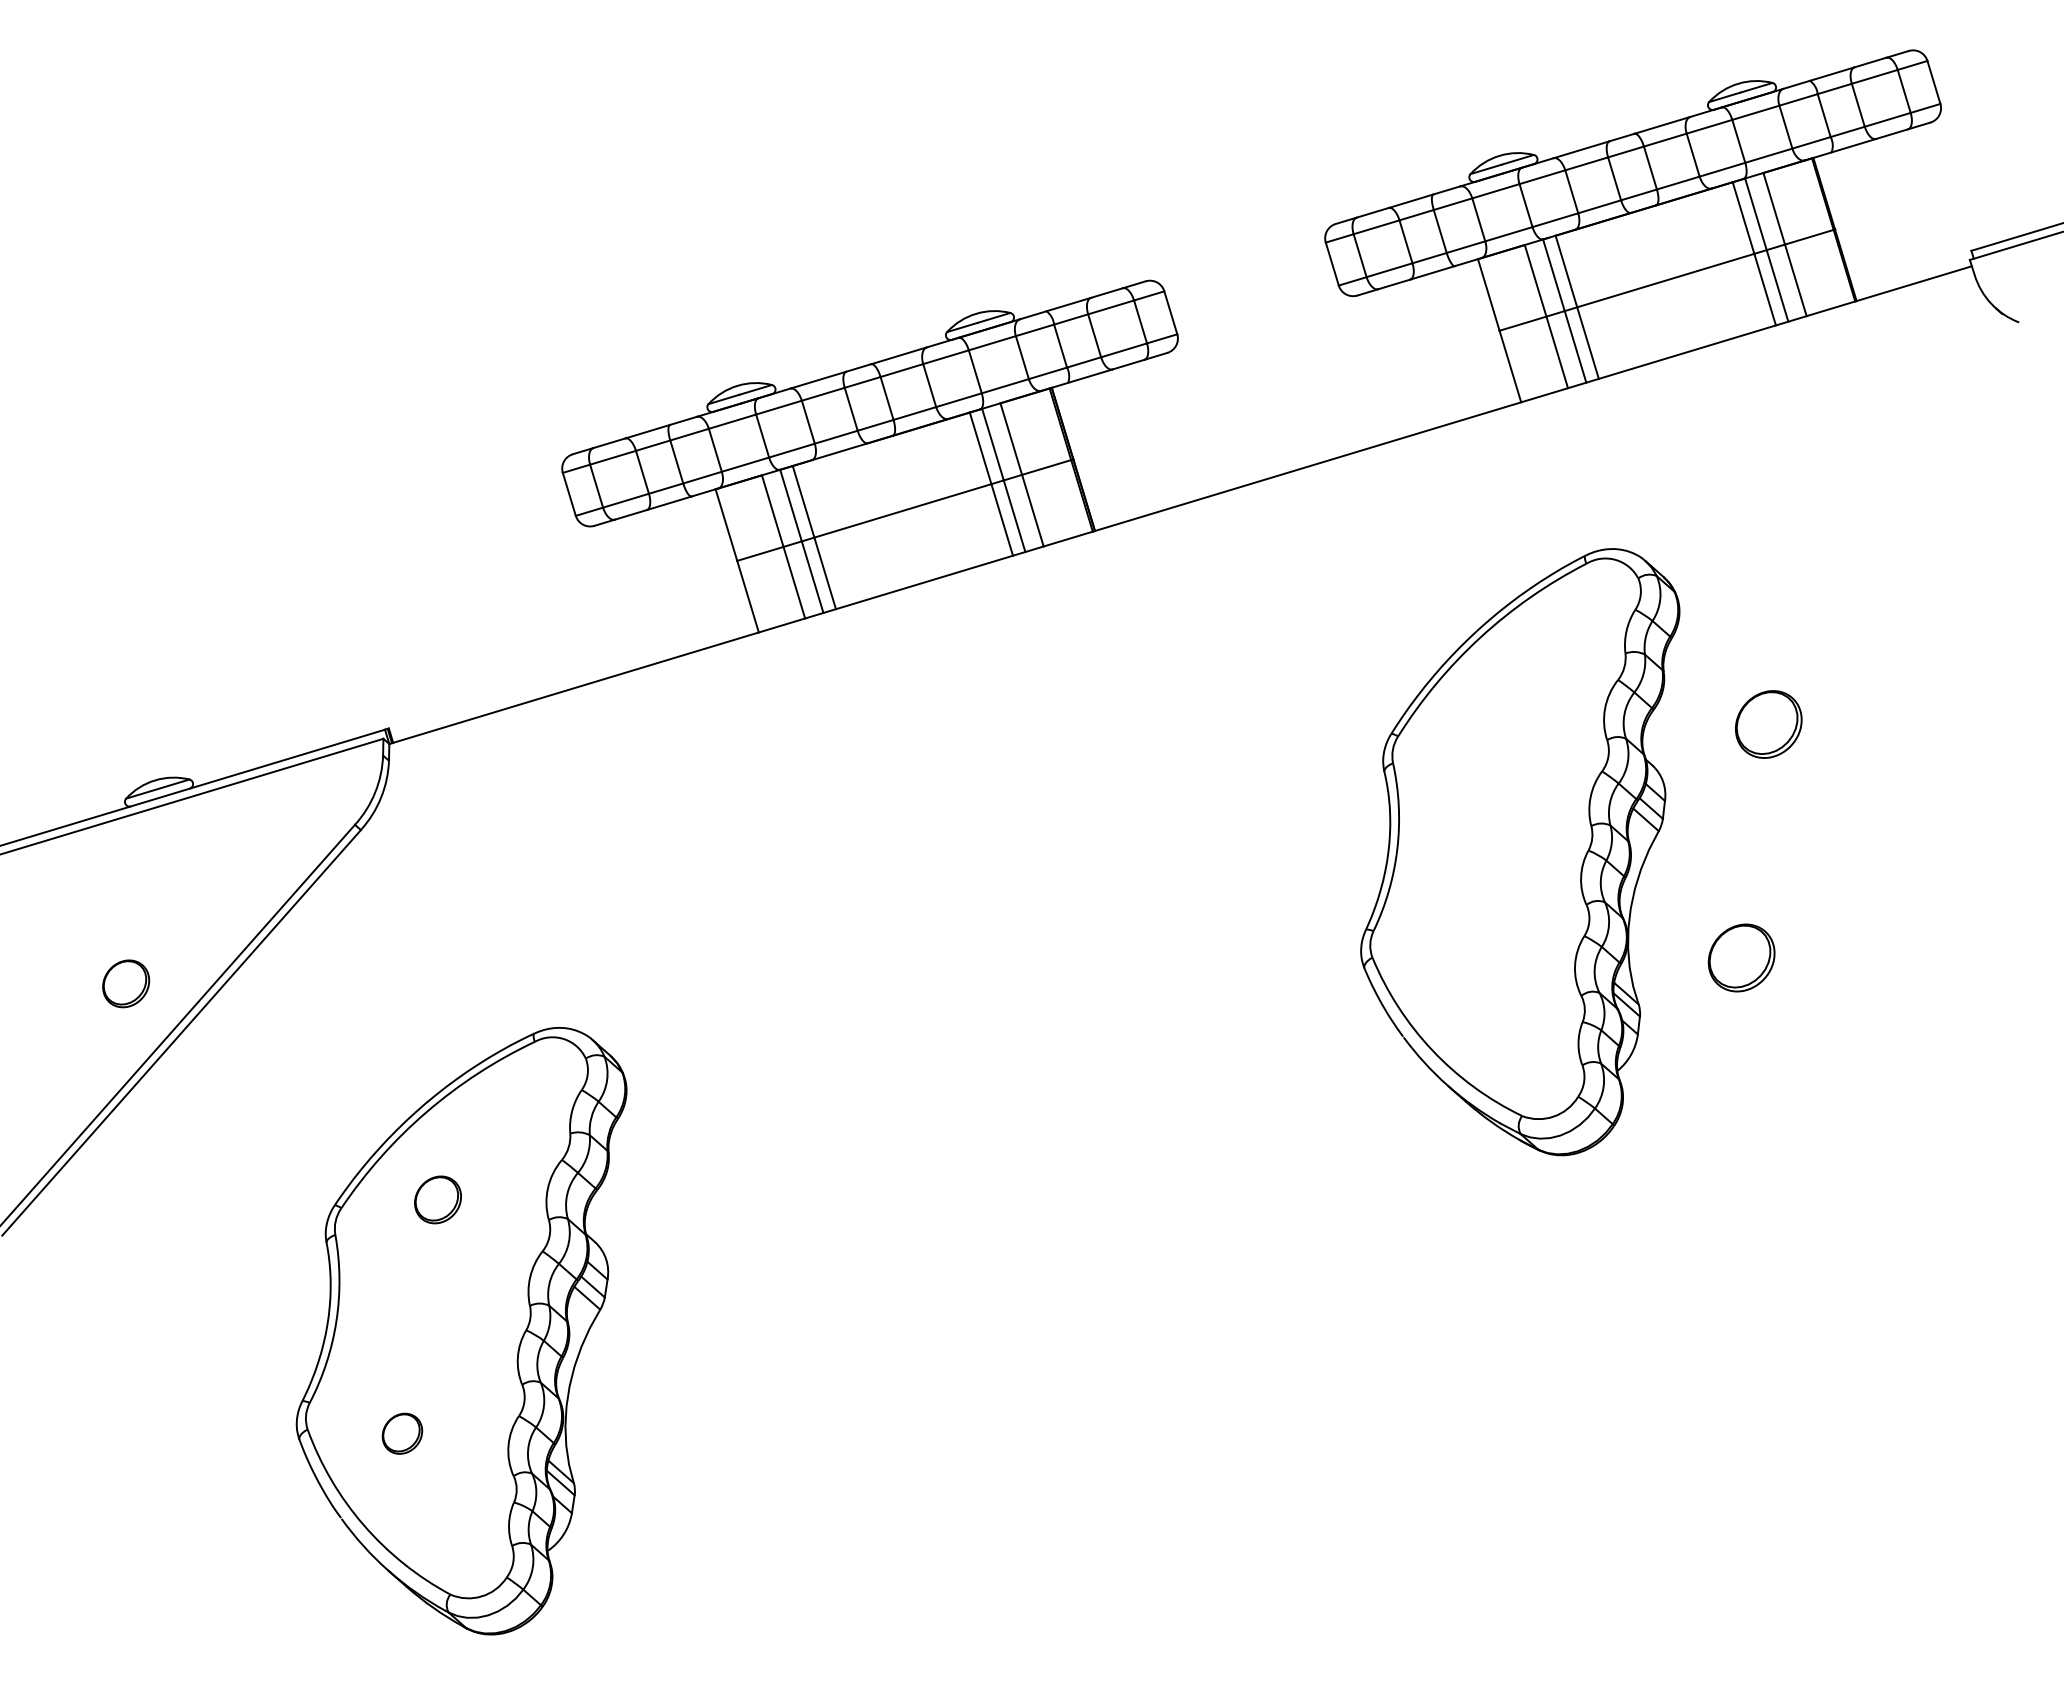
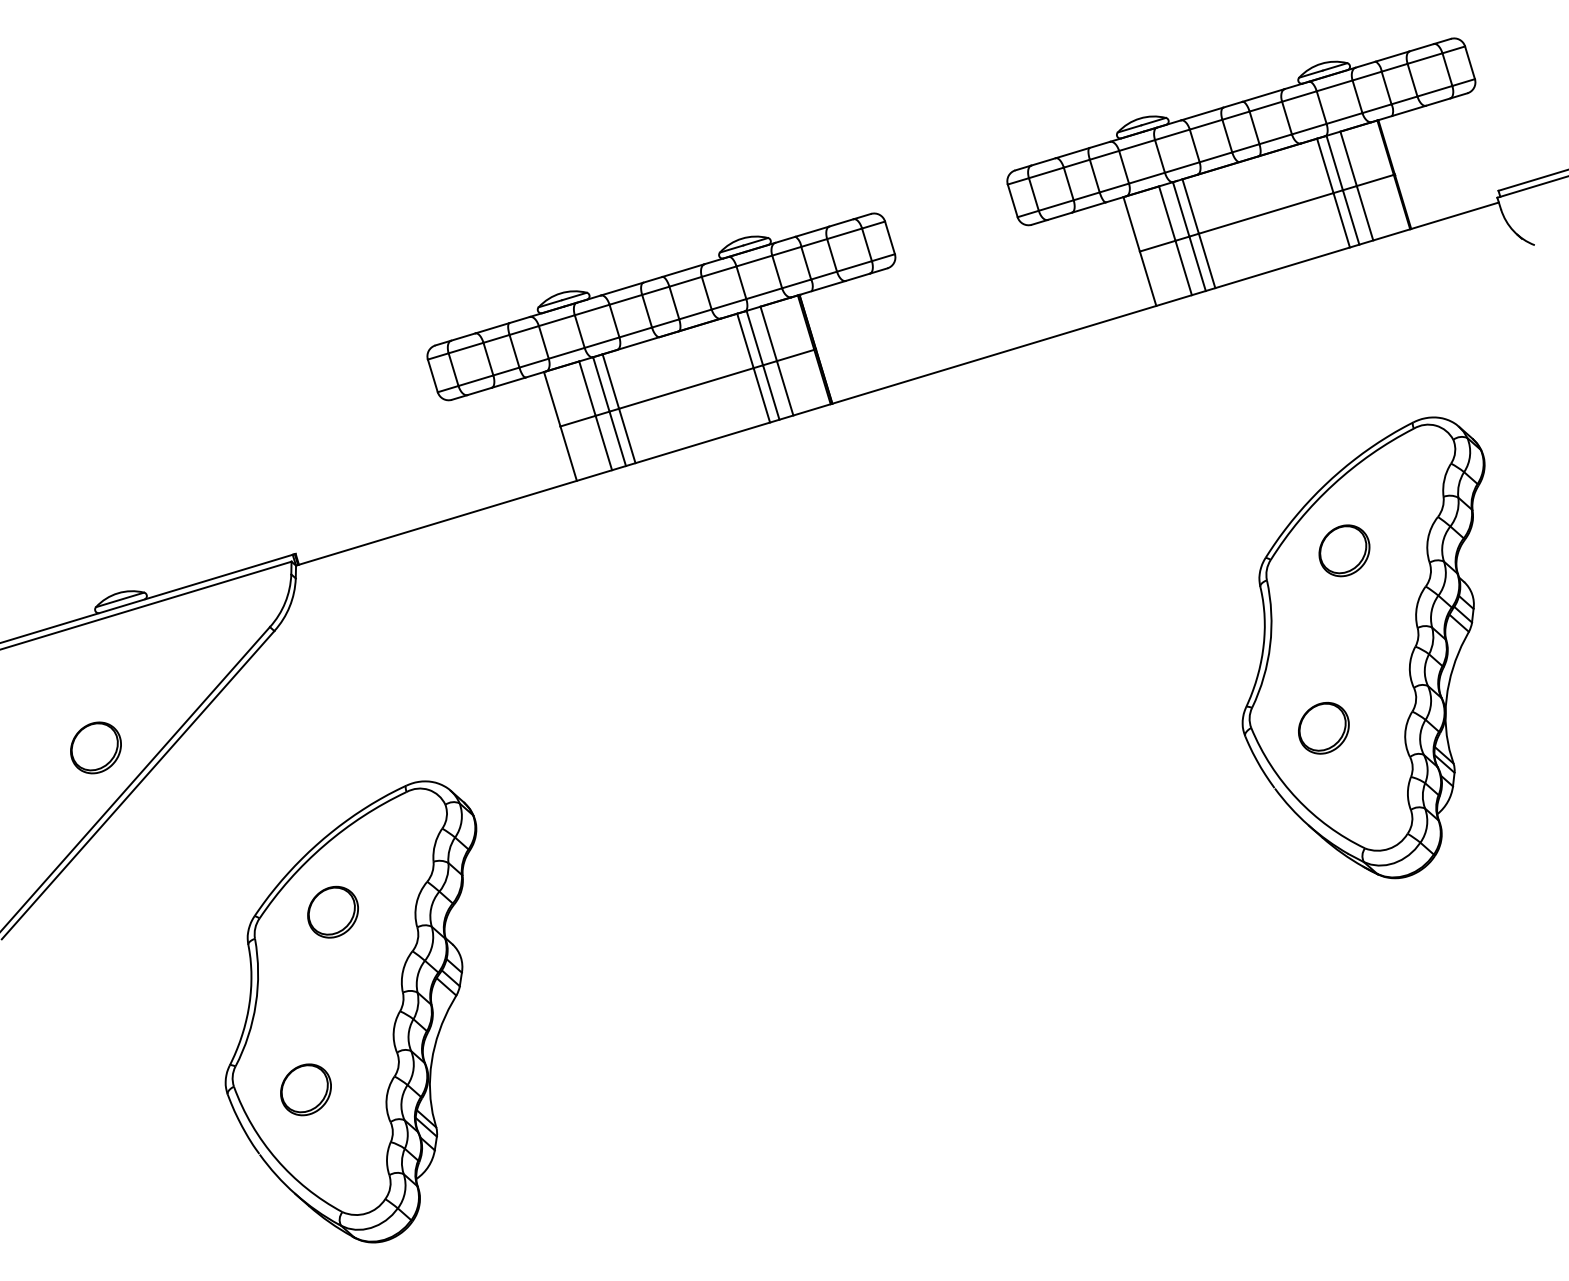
part: (1520, 851) -> (1363, 647), moved
part: (125, 983) -> (95, 747), size x1.43
part: (437, 1199) -> (332, 911), size x1.43
part: (401, 1433) -> (305, 1089), size x1.67

